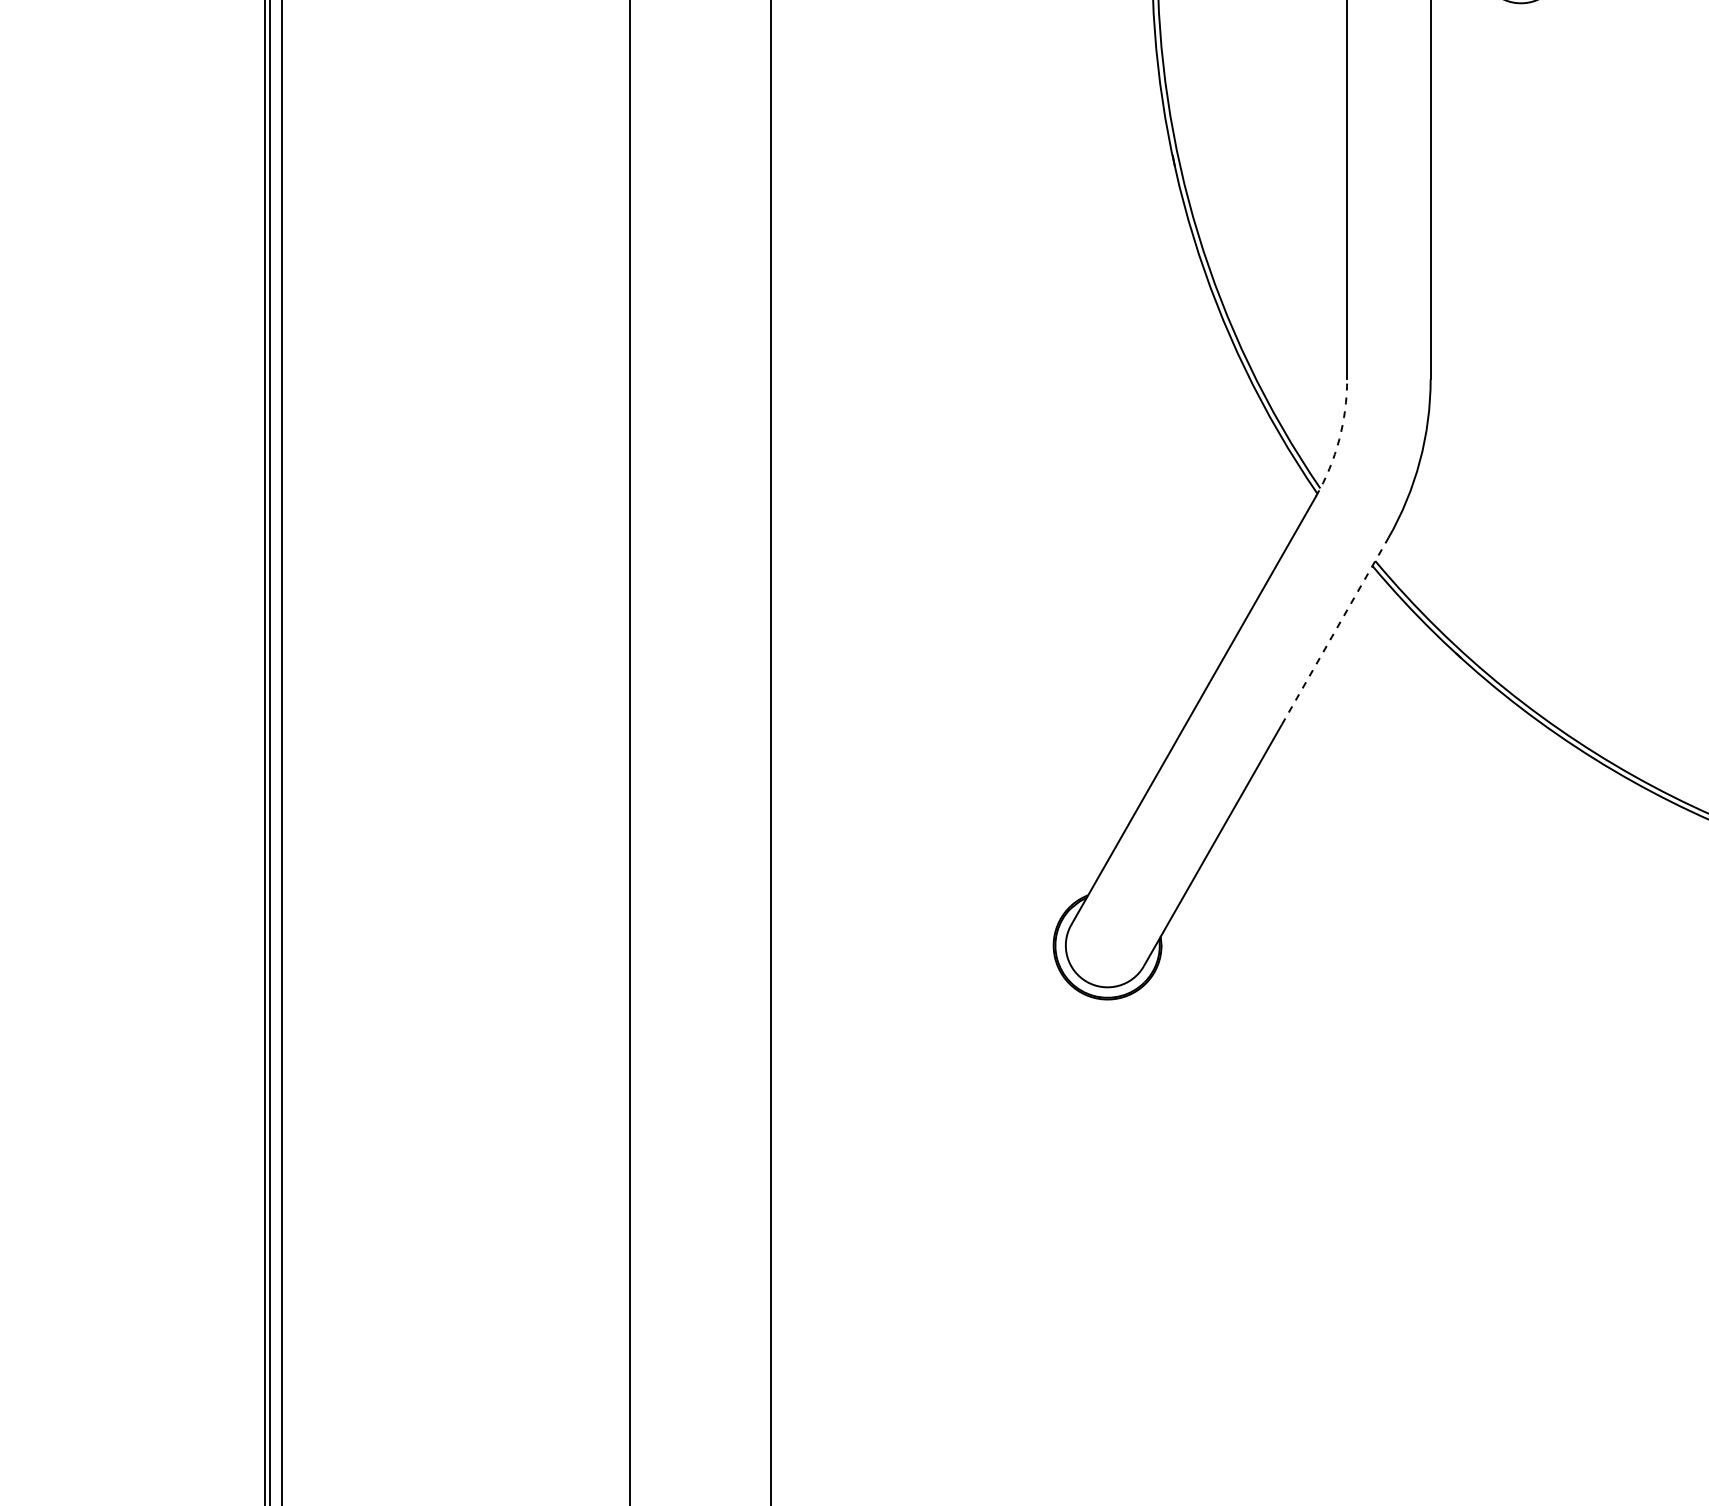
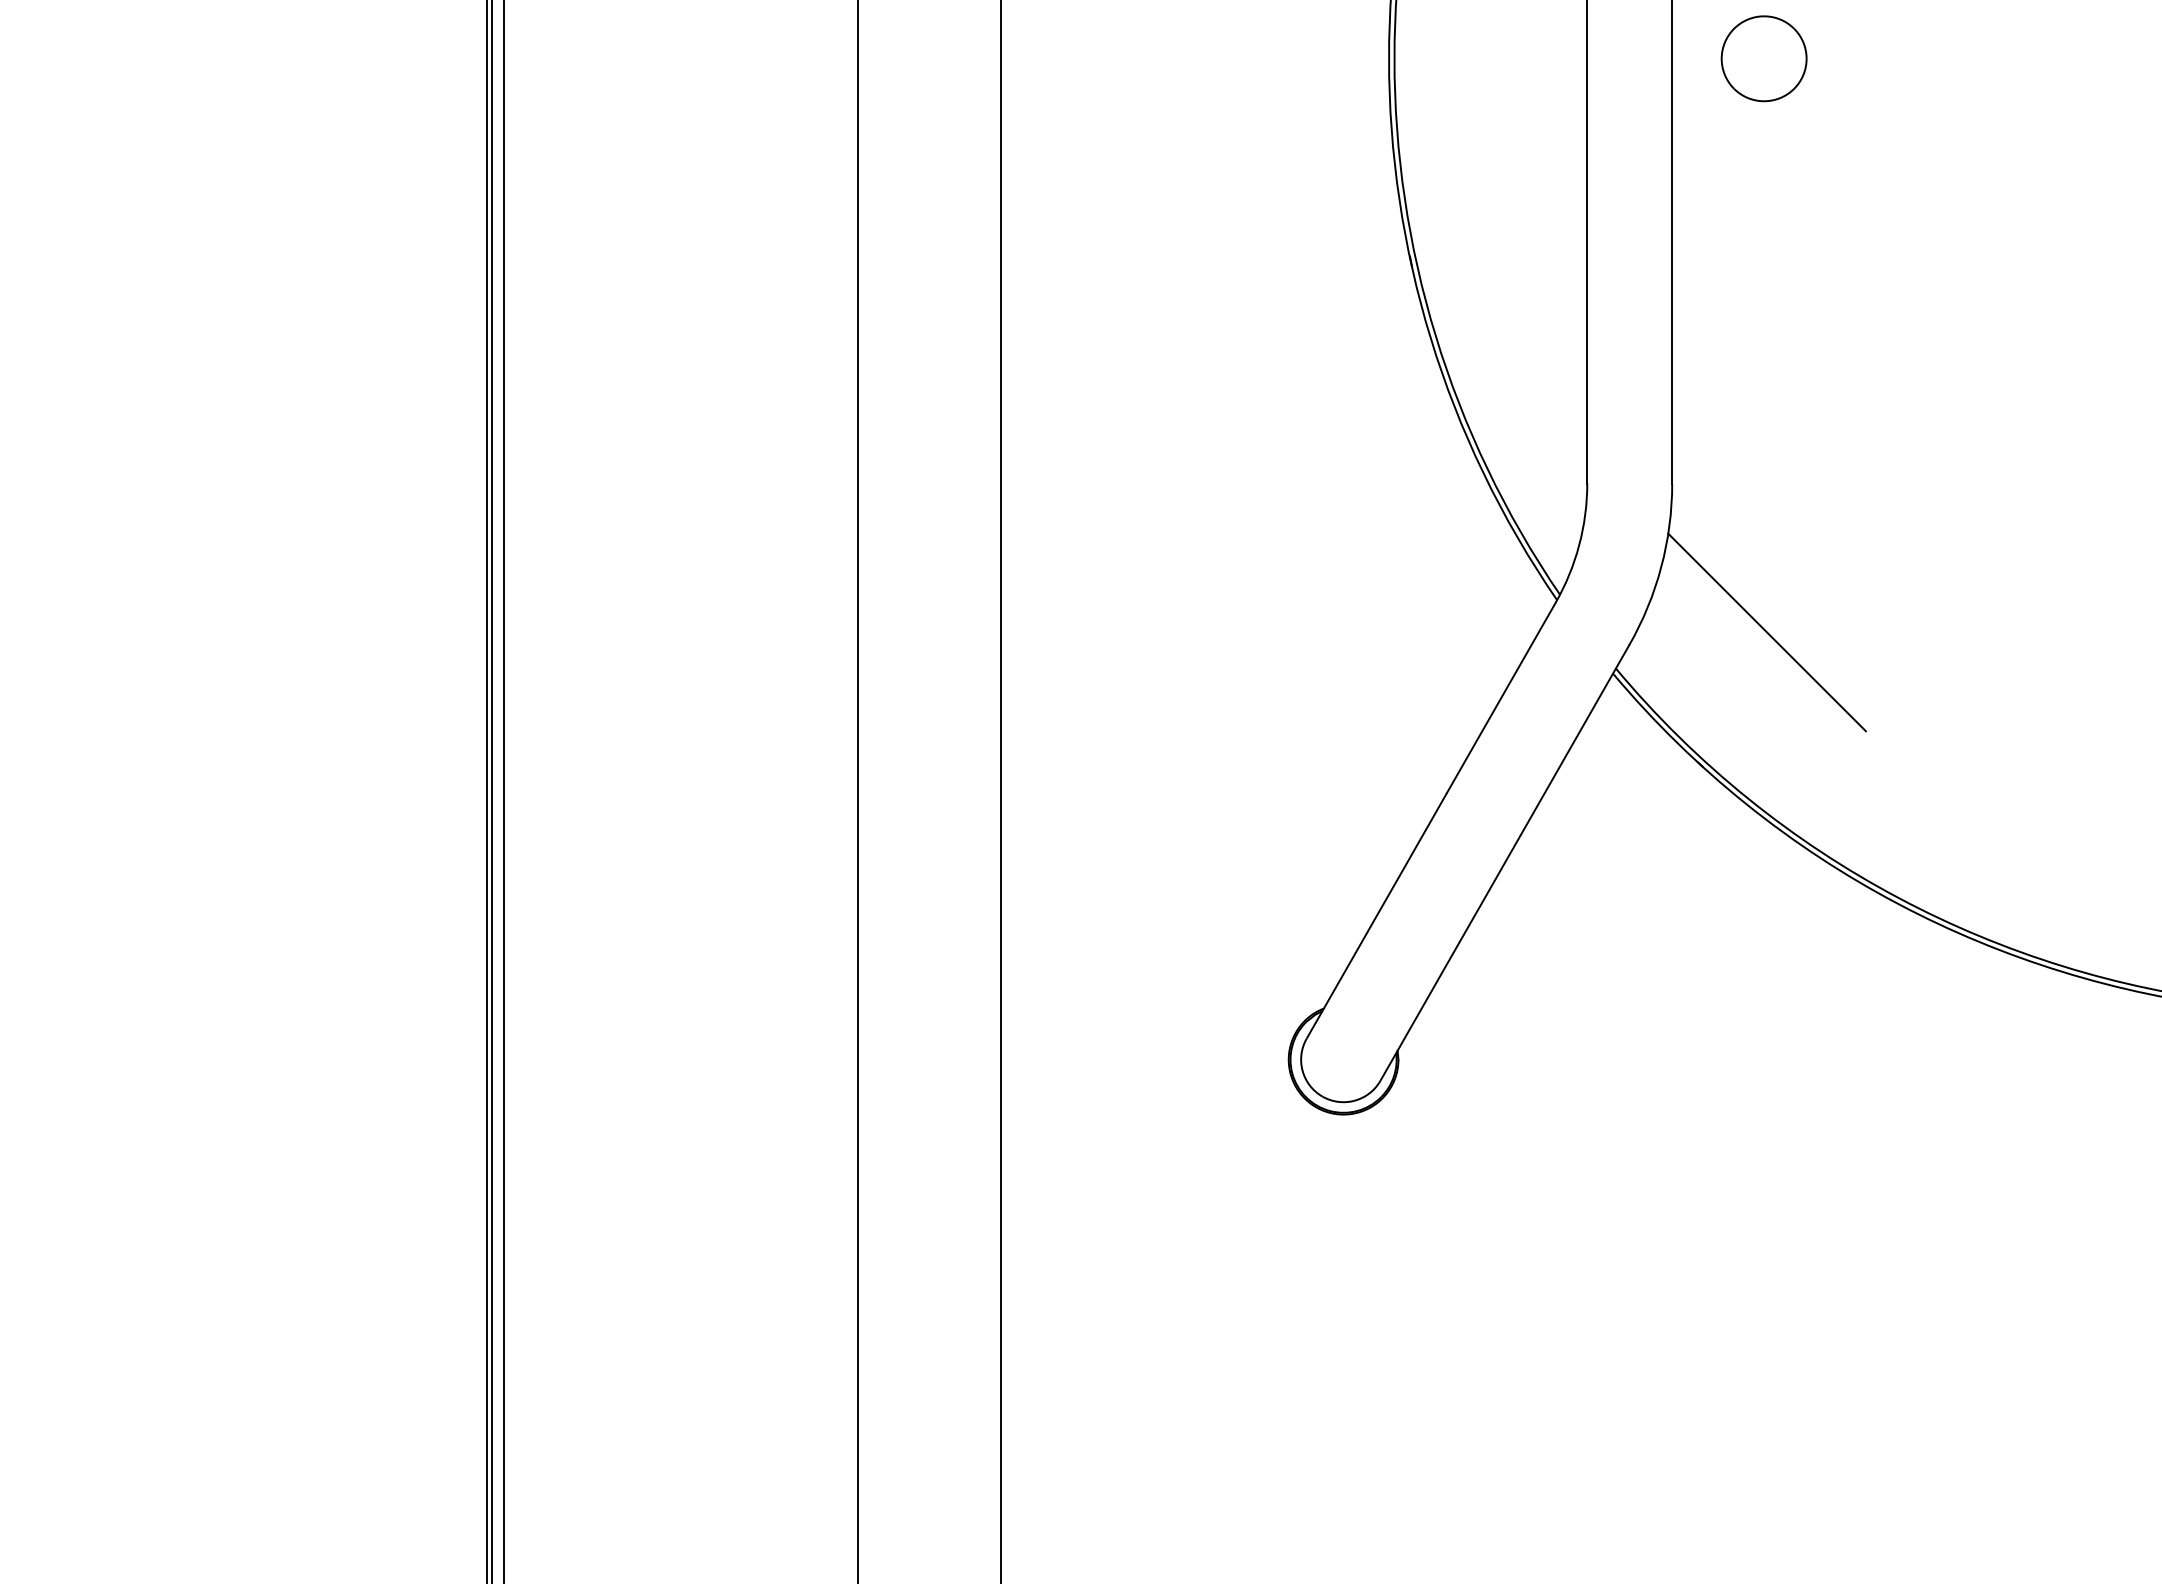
arc: (1339, 440) -> (1579, 545), dashed -> solid
line: (1523, 525) -> (1766, 632), added
line: (1335, 630) -> (1575, 739), dashed -> solid

